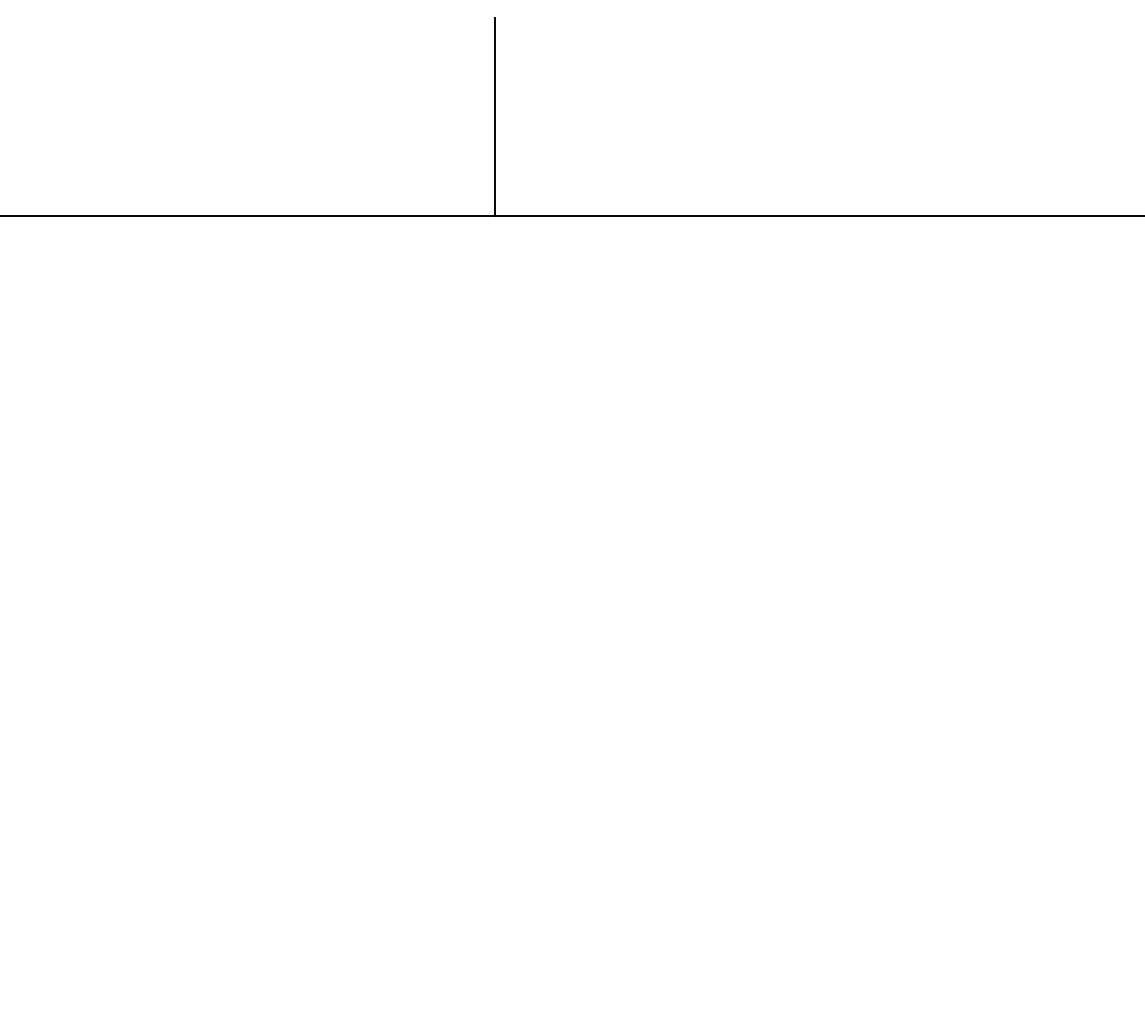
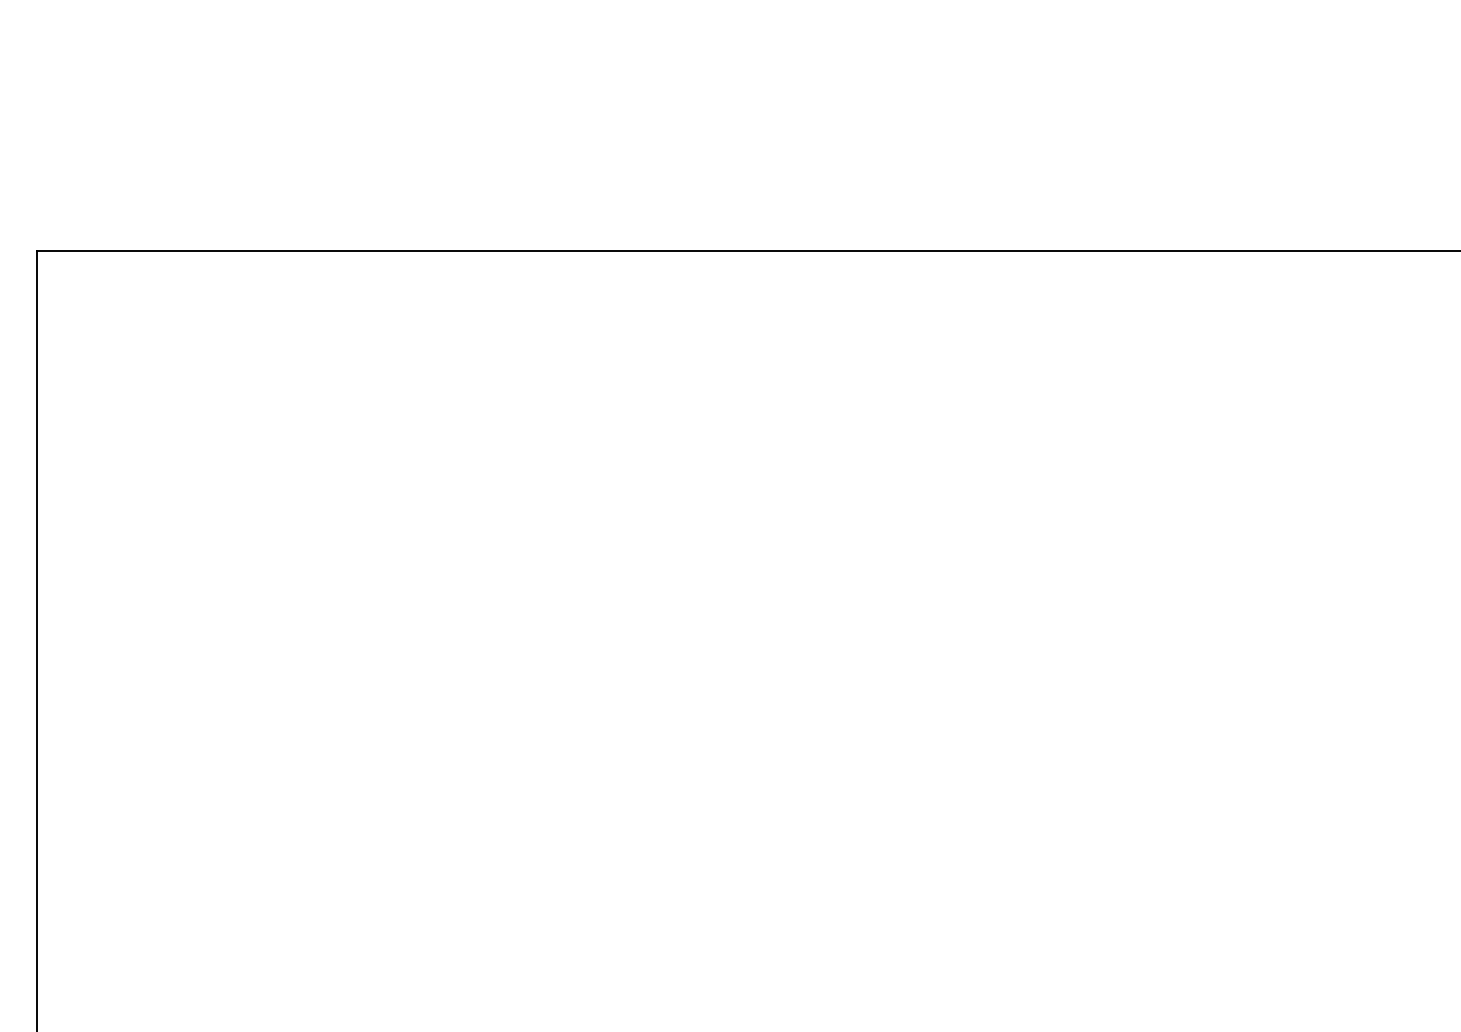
line: (494, 116) -> (629, 151), removed

